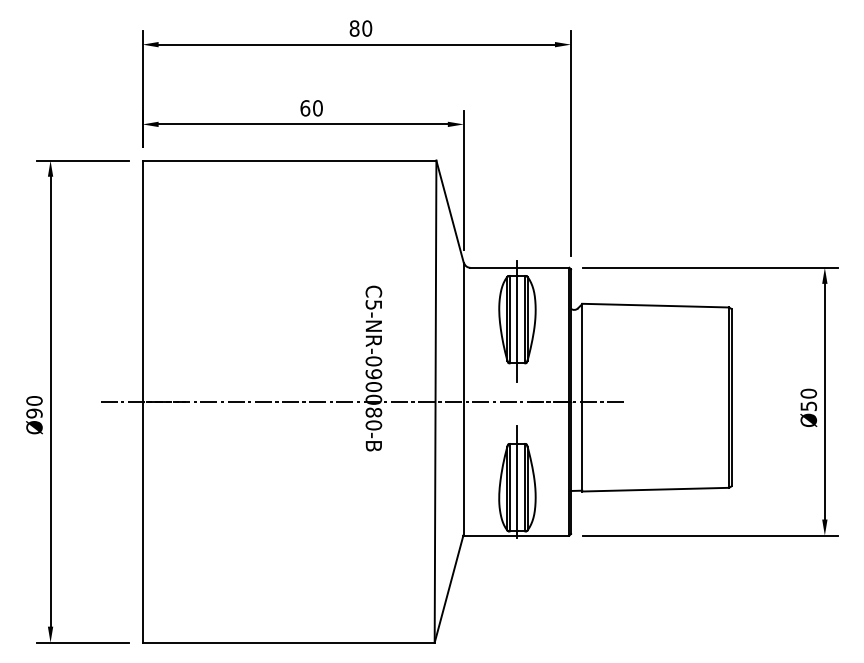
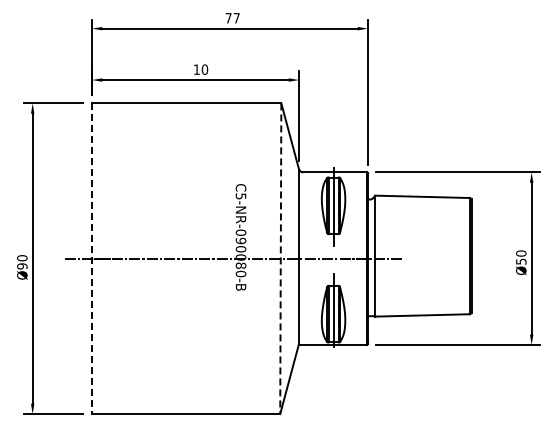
text: (360, 28) -> (232, 18), 80 -> 77
text: (304, 108) -> (196, 69), 60 -> 10
line: (141, 402) -> (91, 259), solid -> dashed
line: (435, 402) -> (280, 259), solid -> dashed

